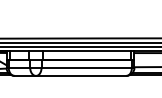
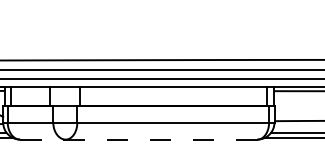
line: (70, 75) -> (138, 138), solid -> dashed

